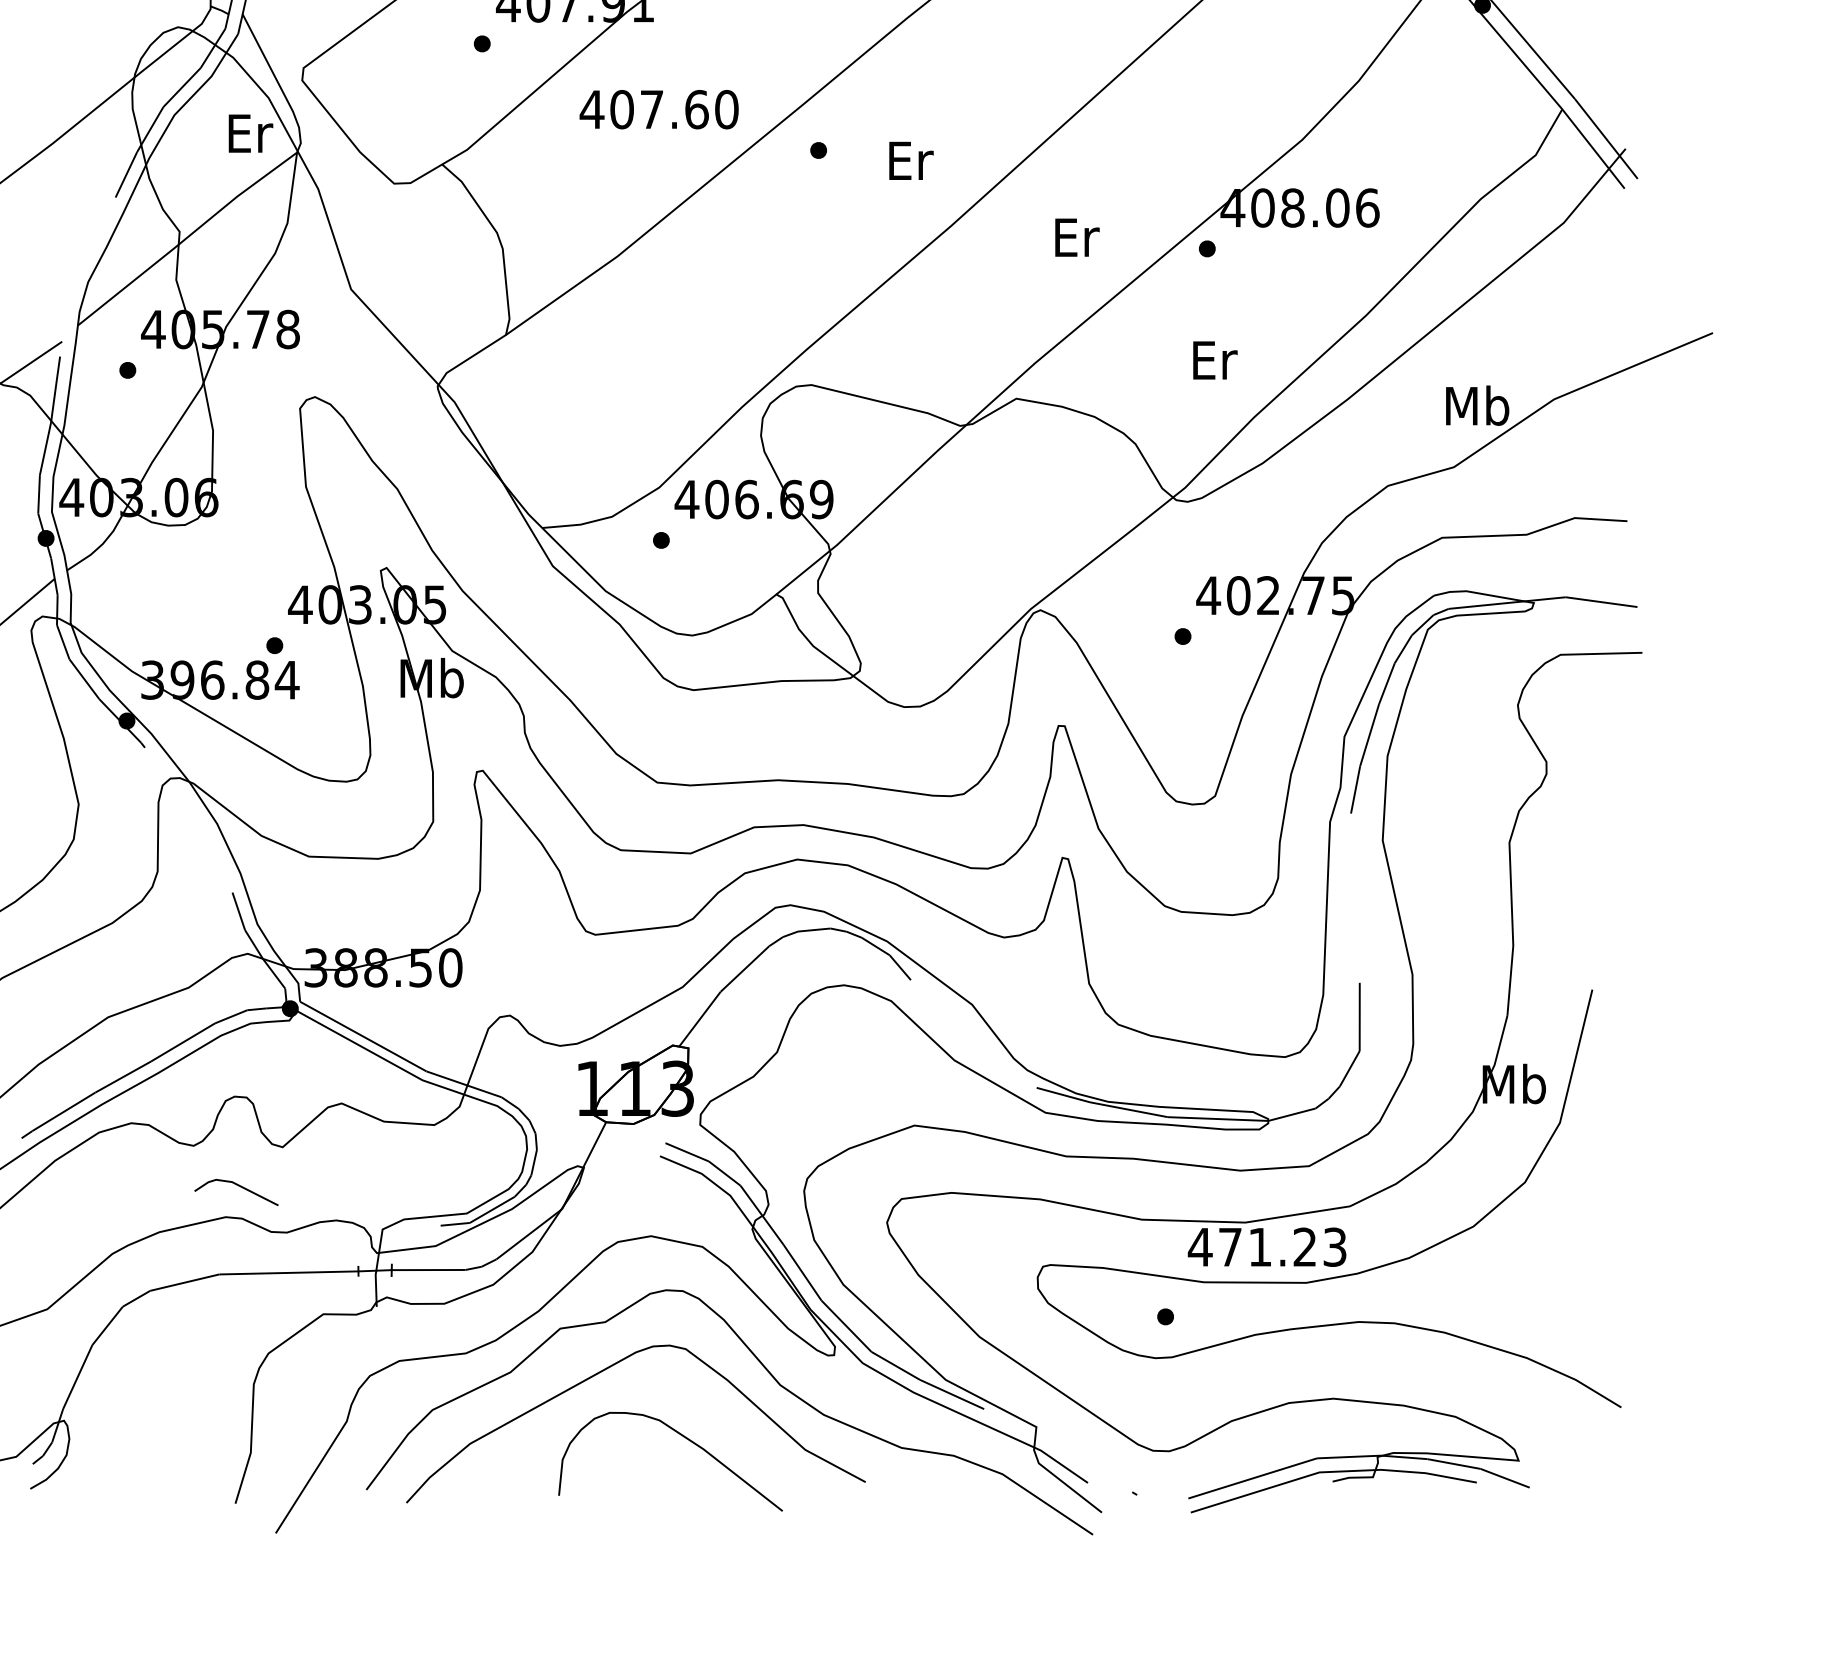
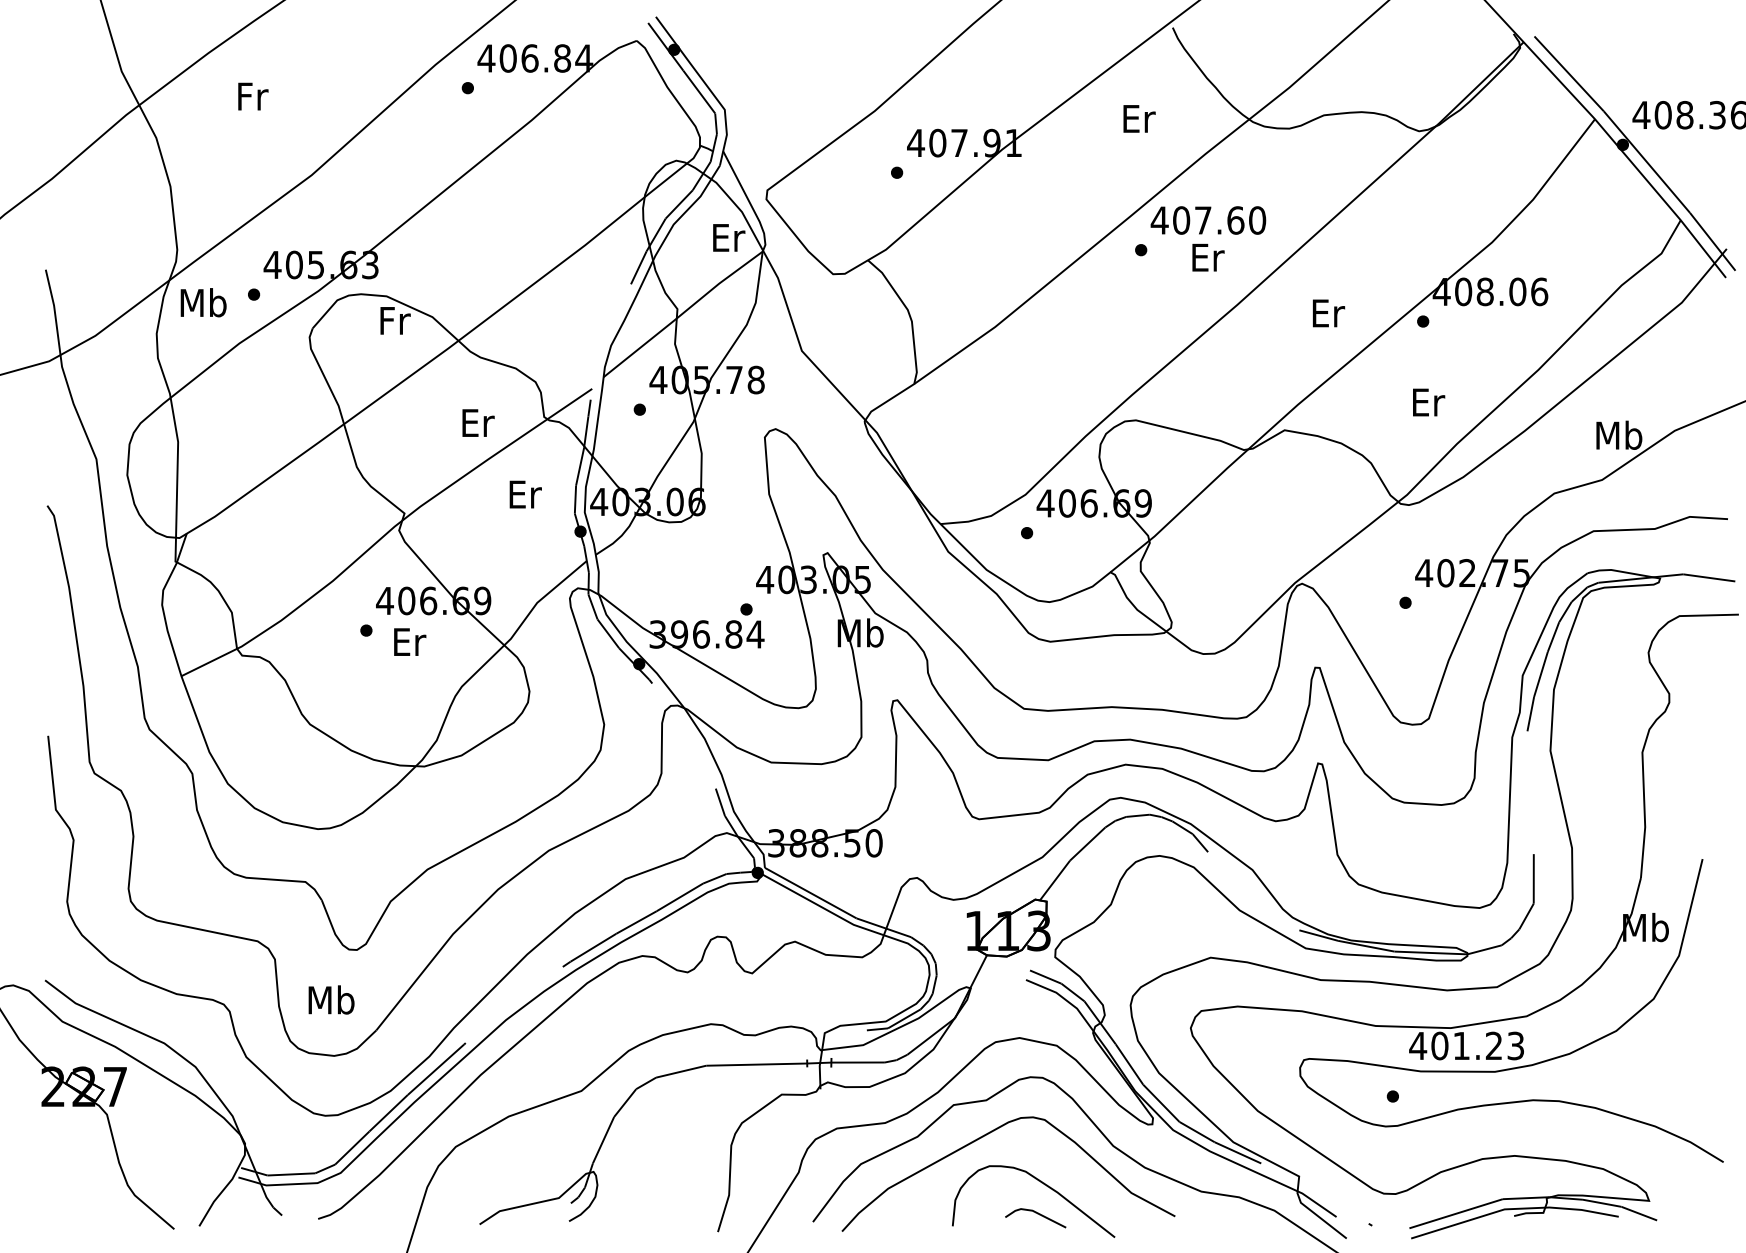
text: (659, 109) -> (1208, 220), moved
line: (238, 1187) -> (1037, 1214), moved
text: (1229, 1246) -> (1439, 1045), 471.23 -> 401.23

